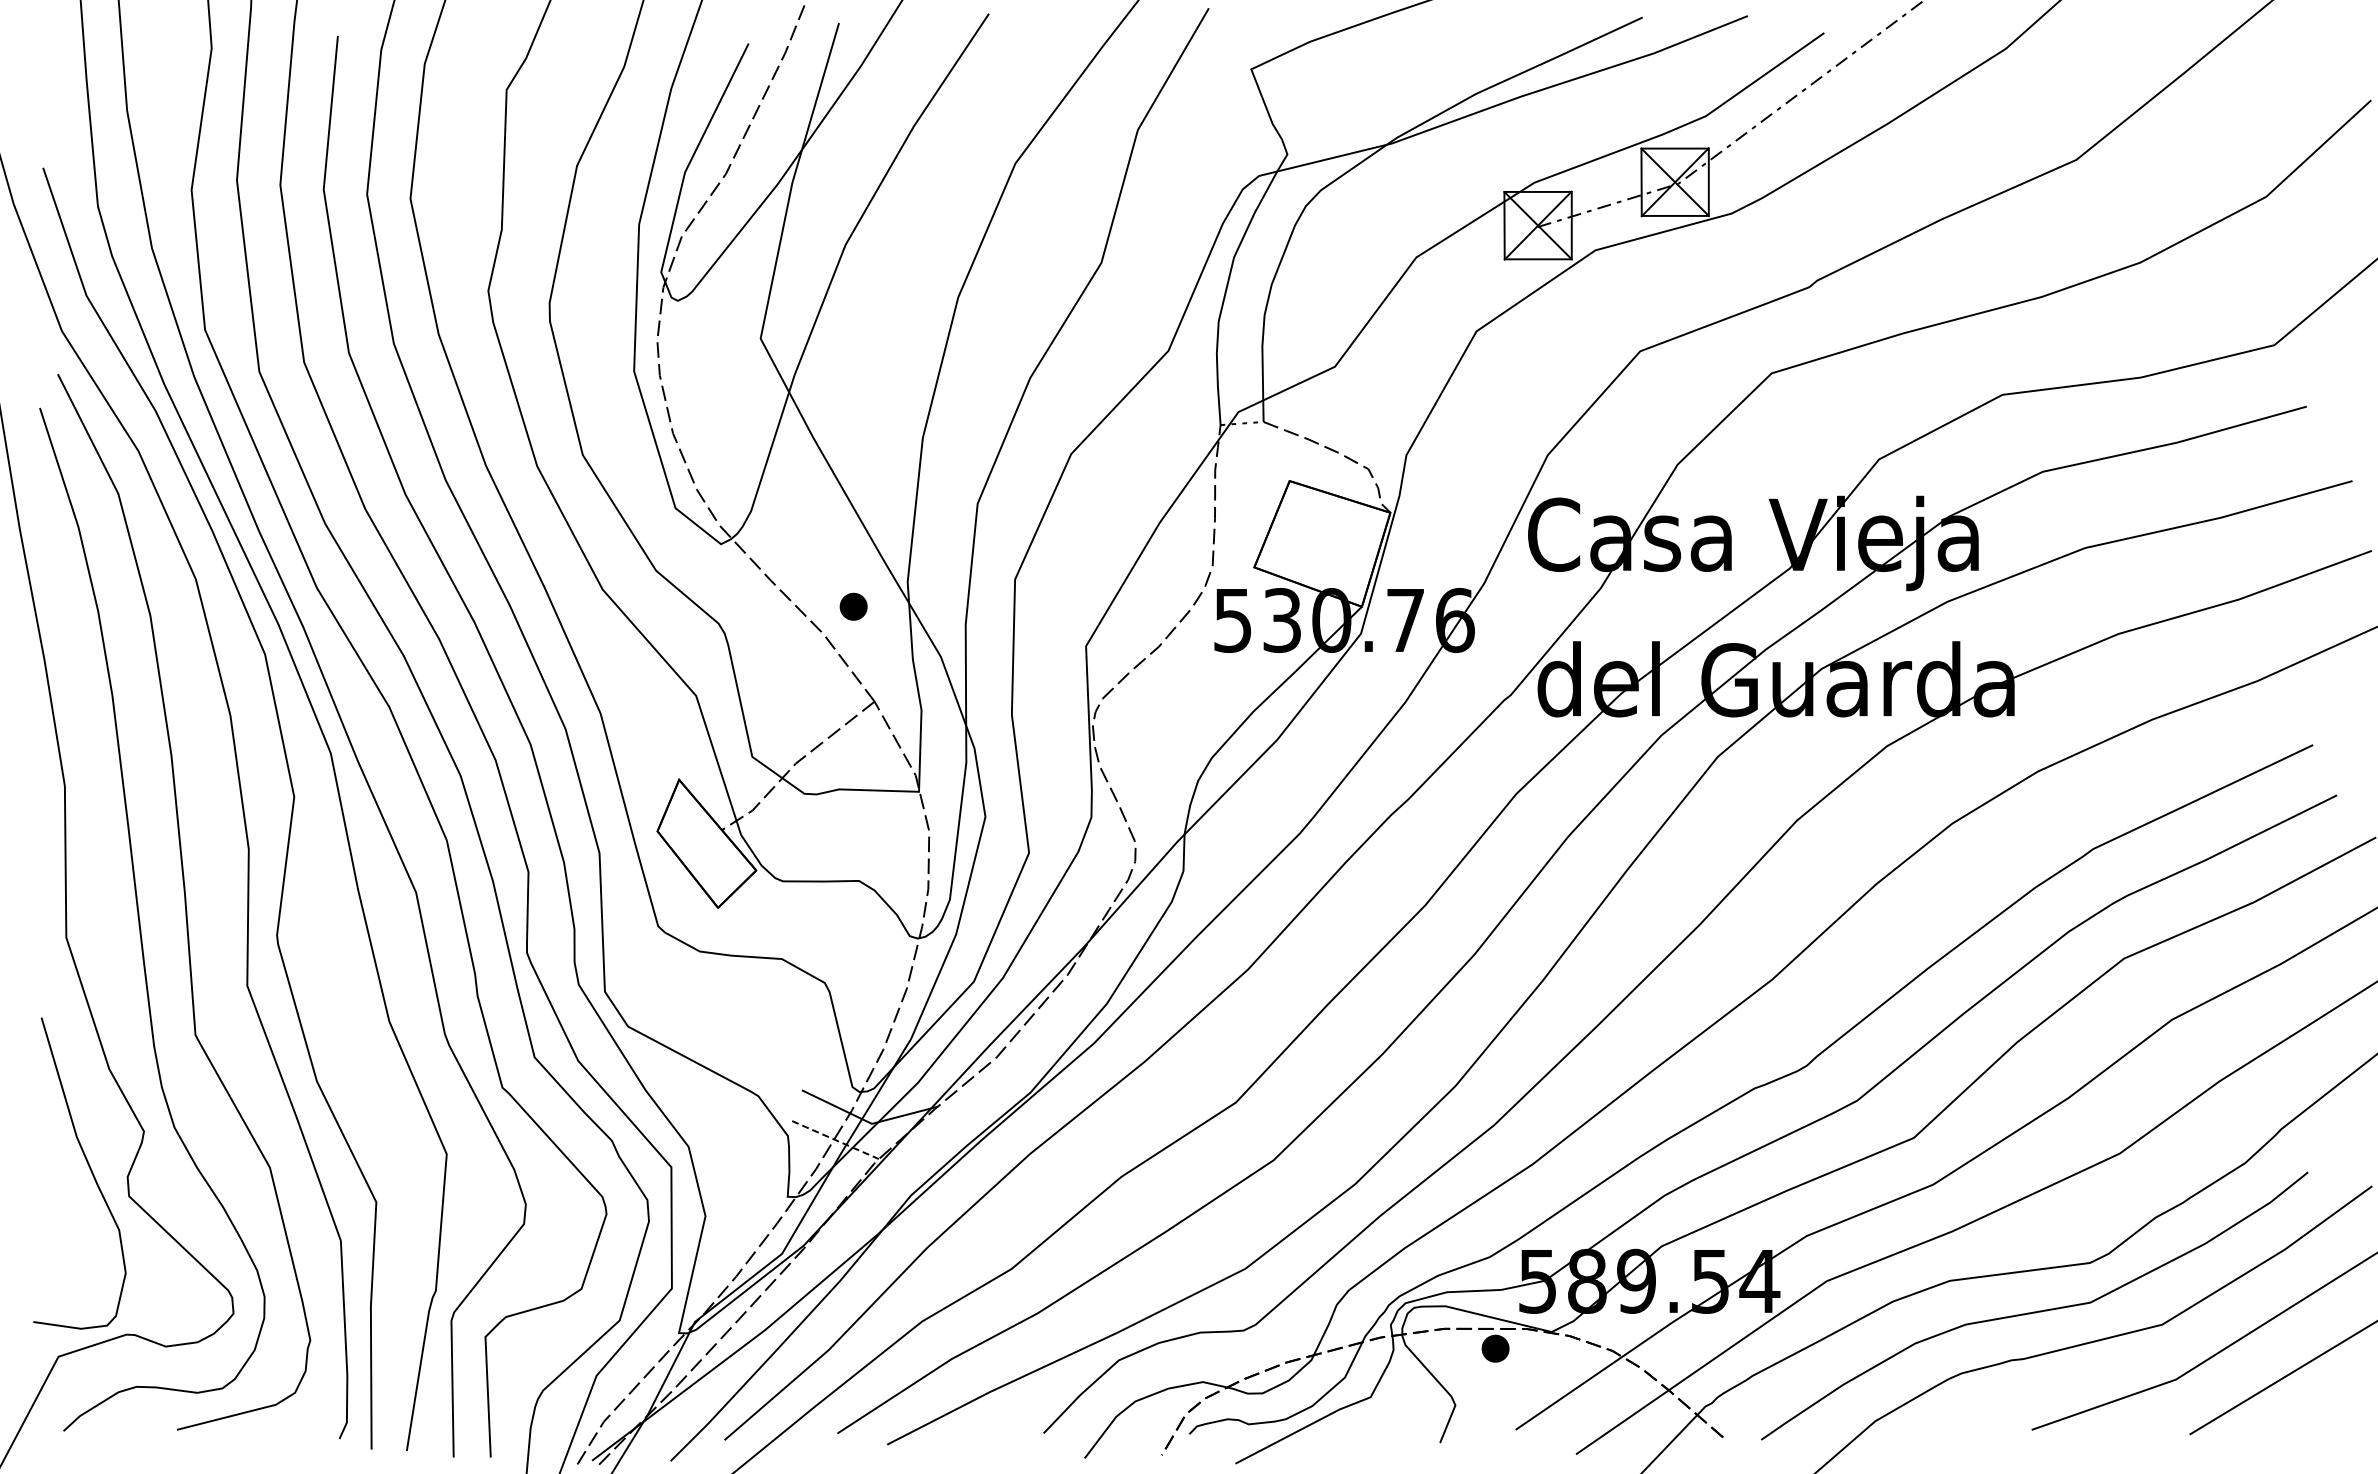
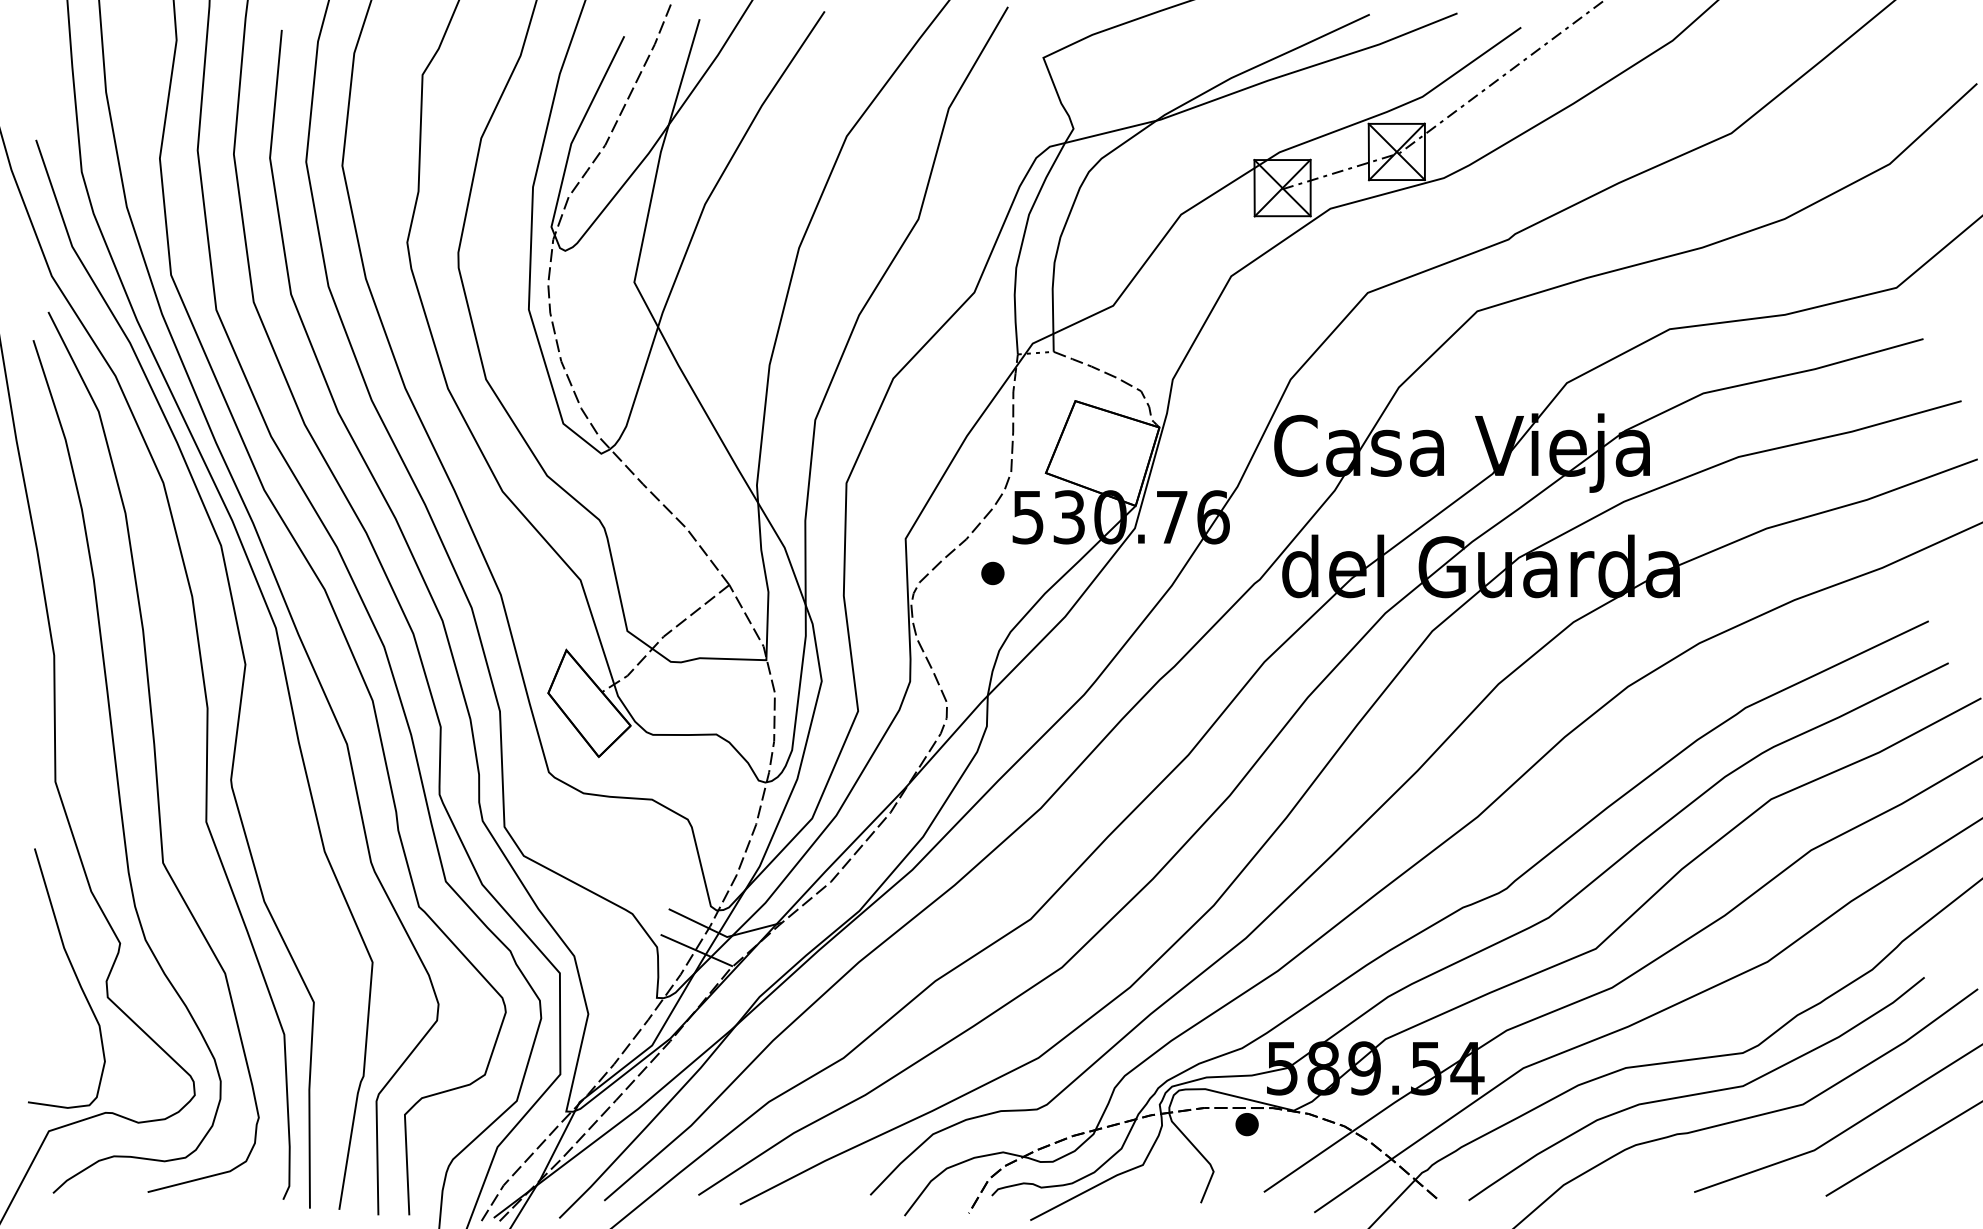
part: (853, 606) -> (992, 573), moved
line: (835, 1140) -> (696, 950), dashed -> solid

